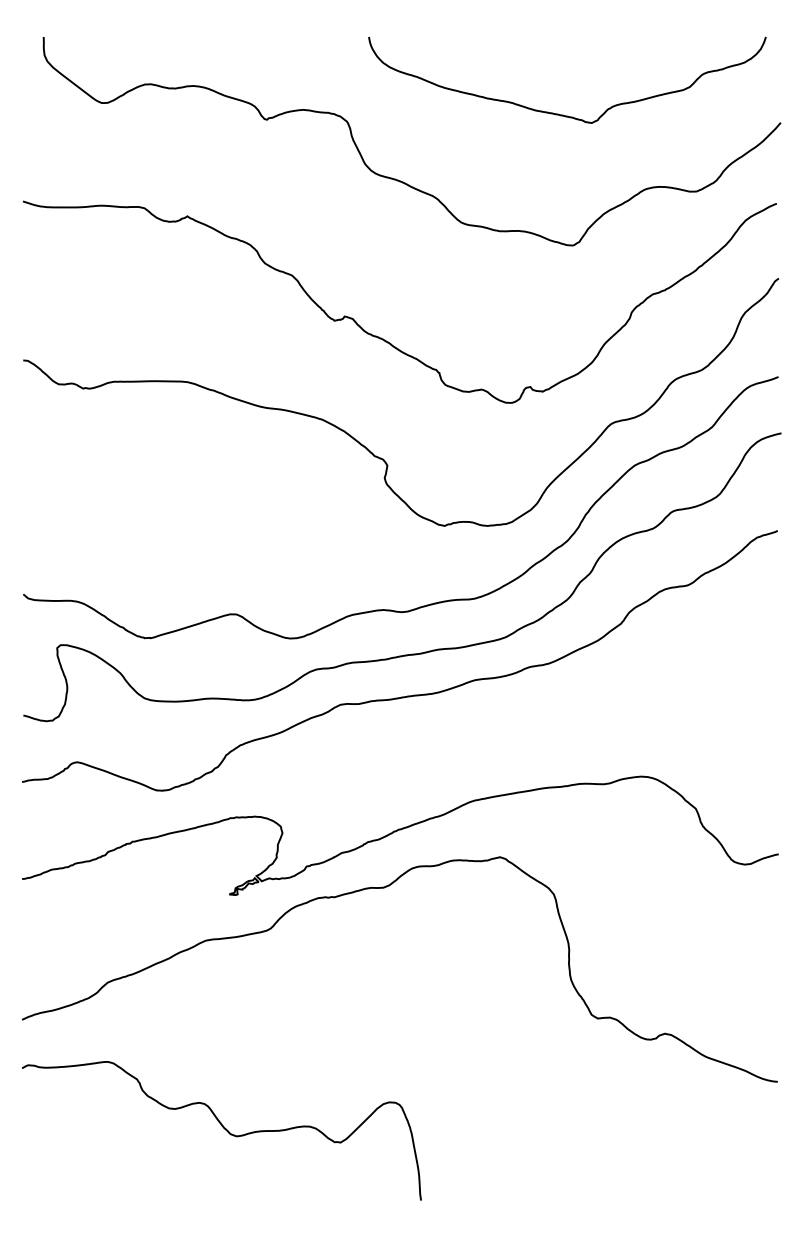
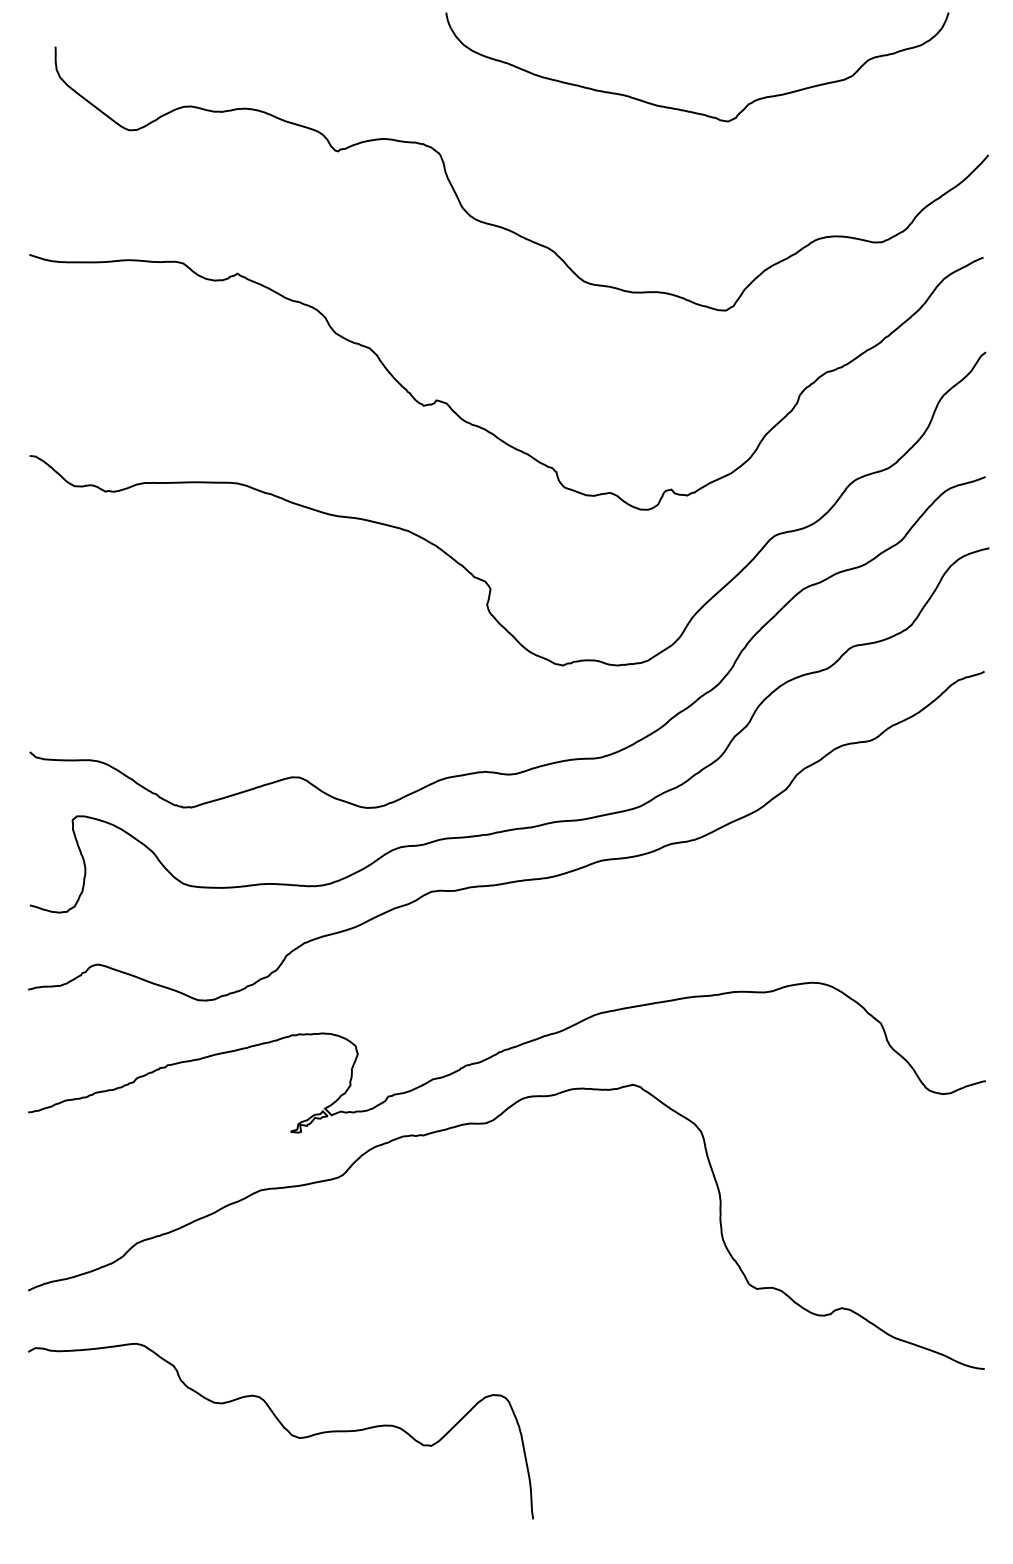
curve: (560, 114) -> (688, 110), moved

